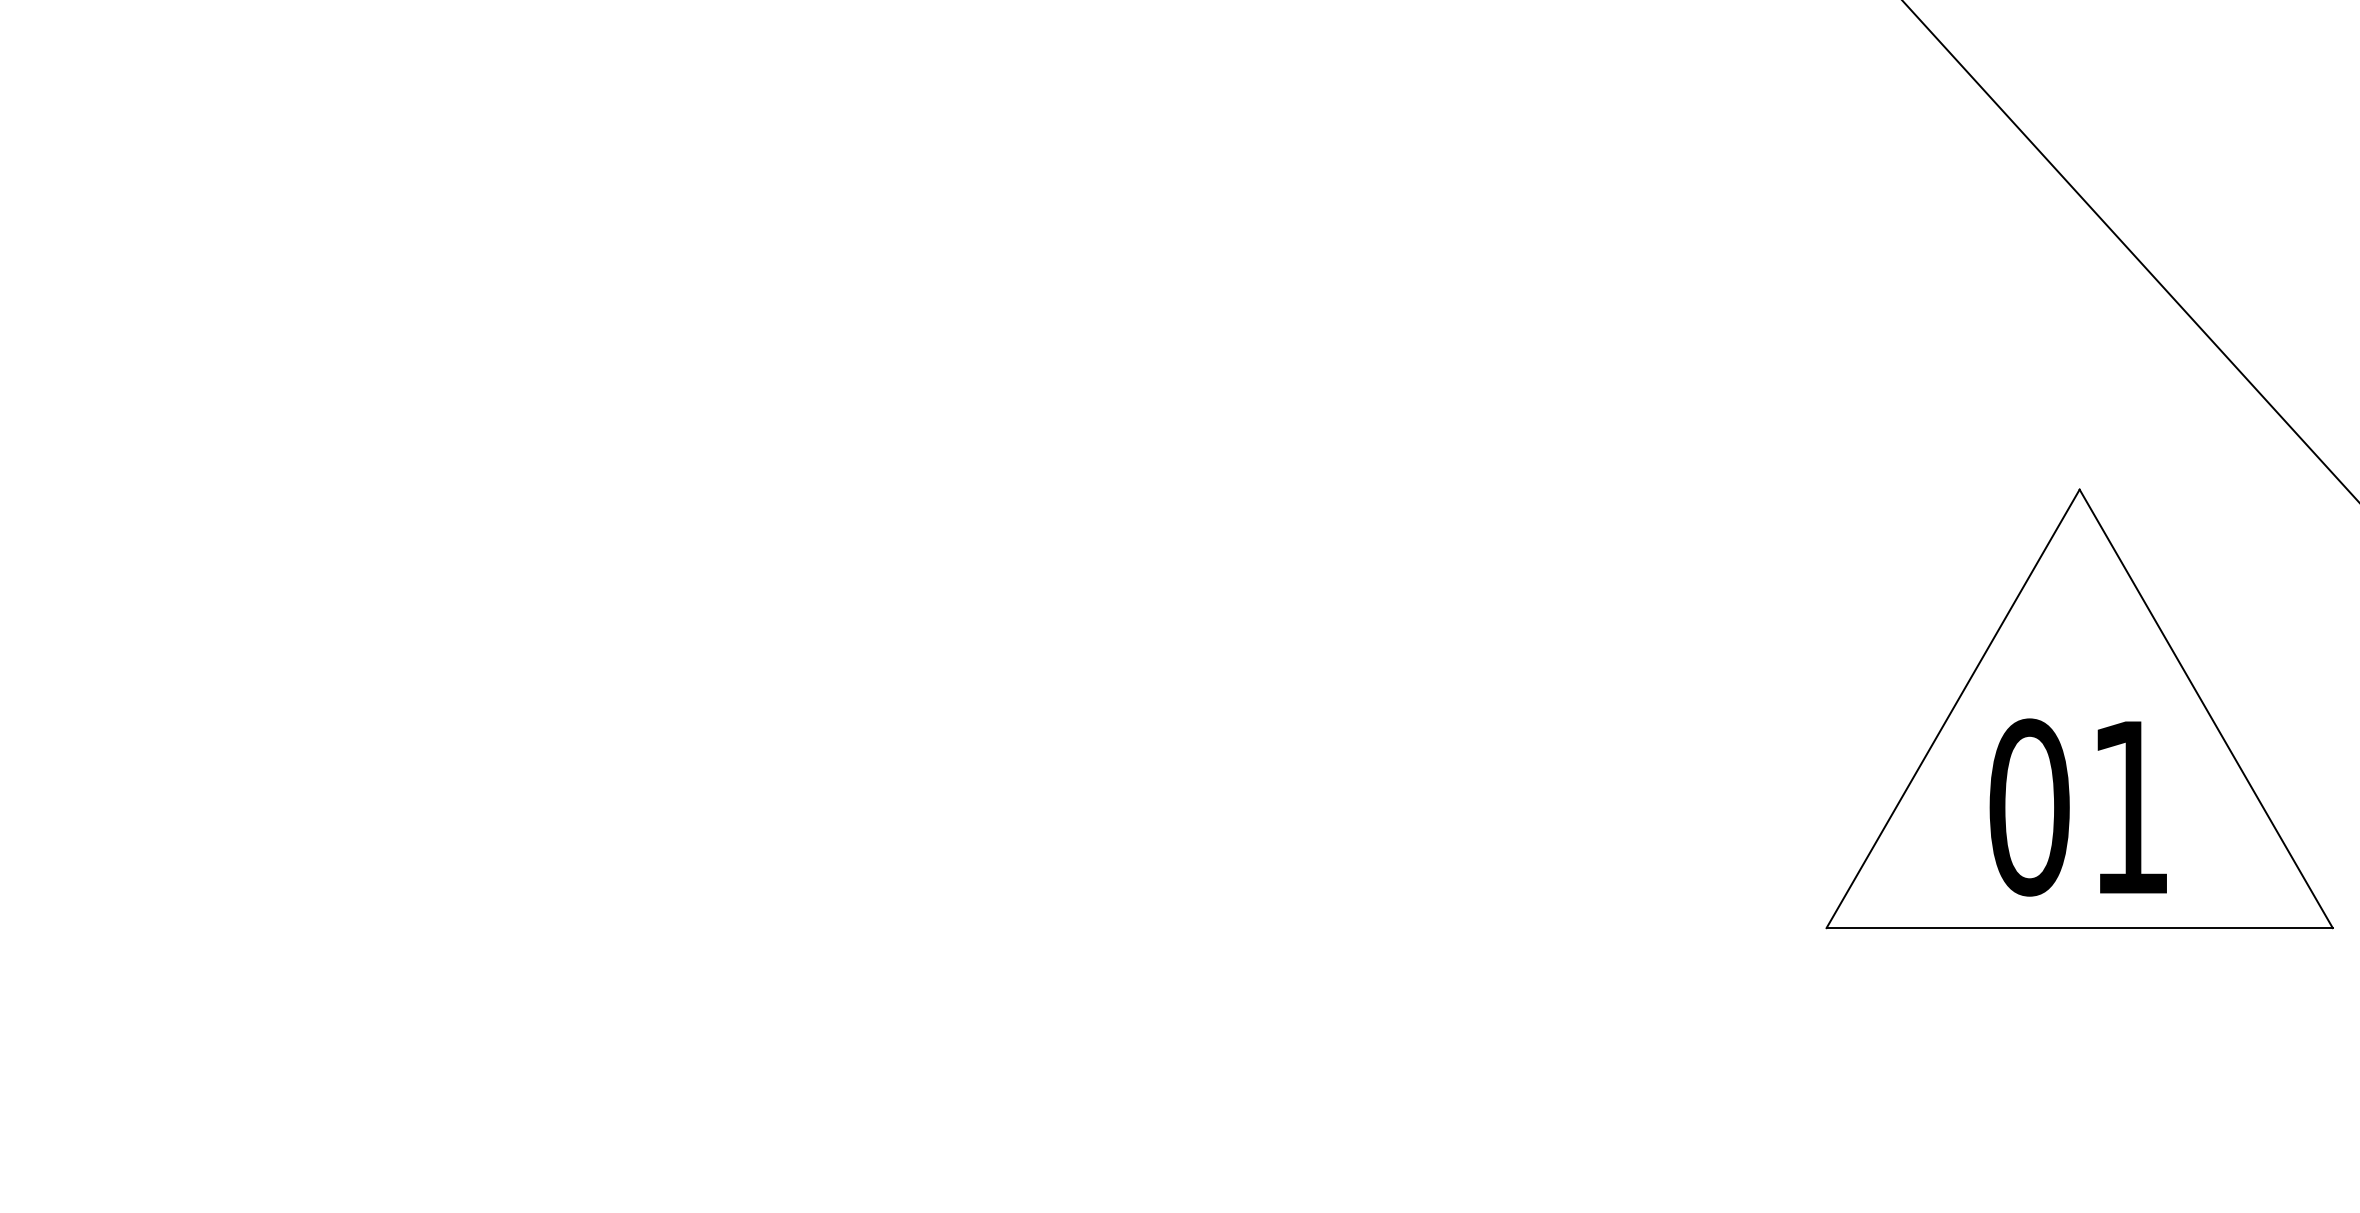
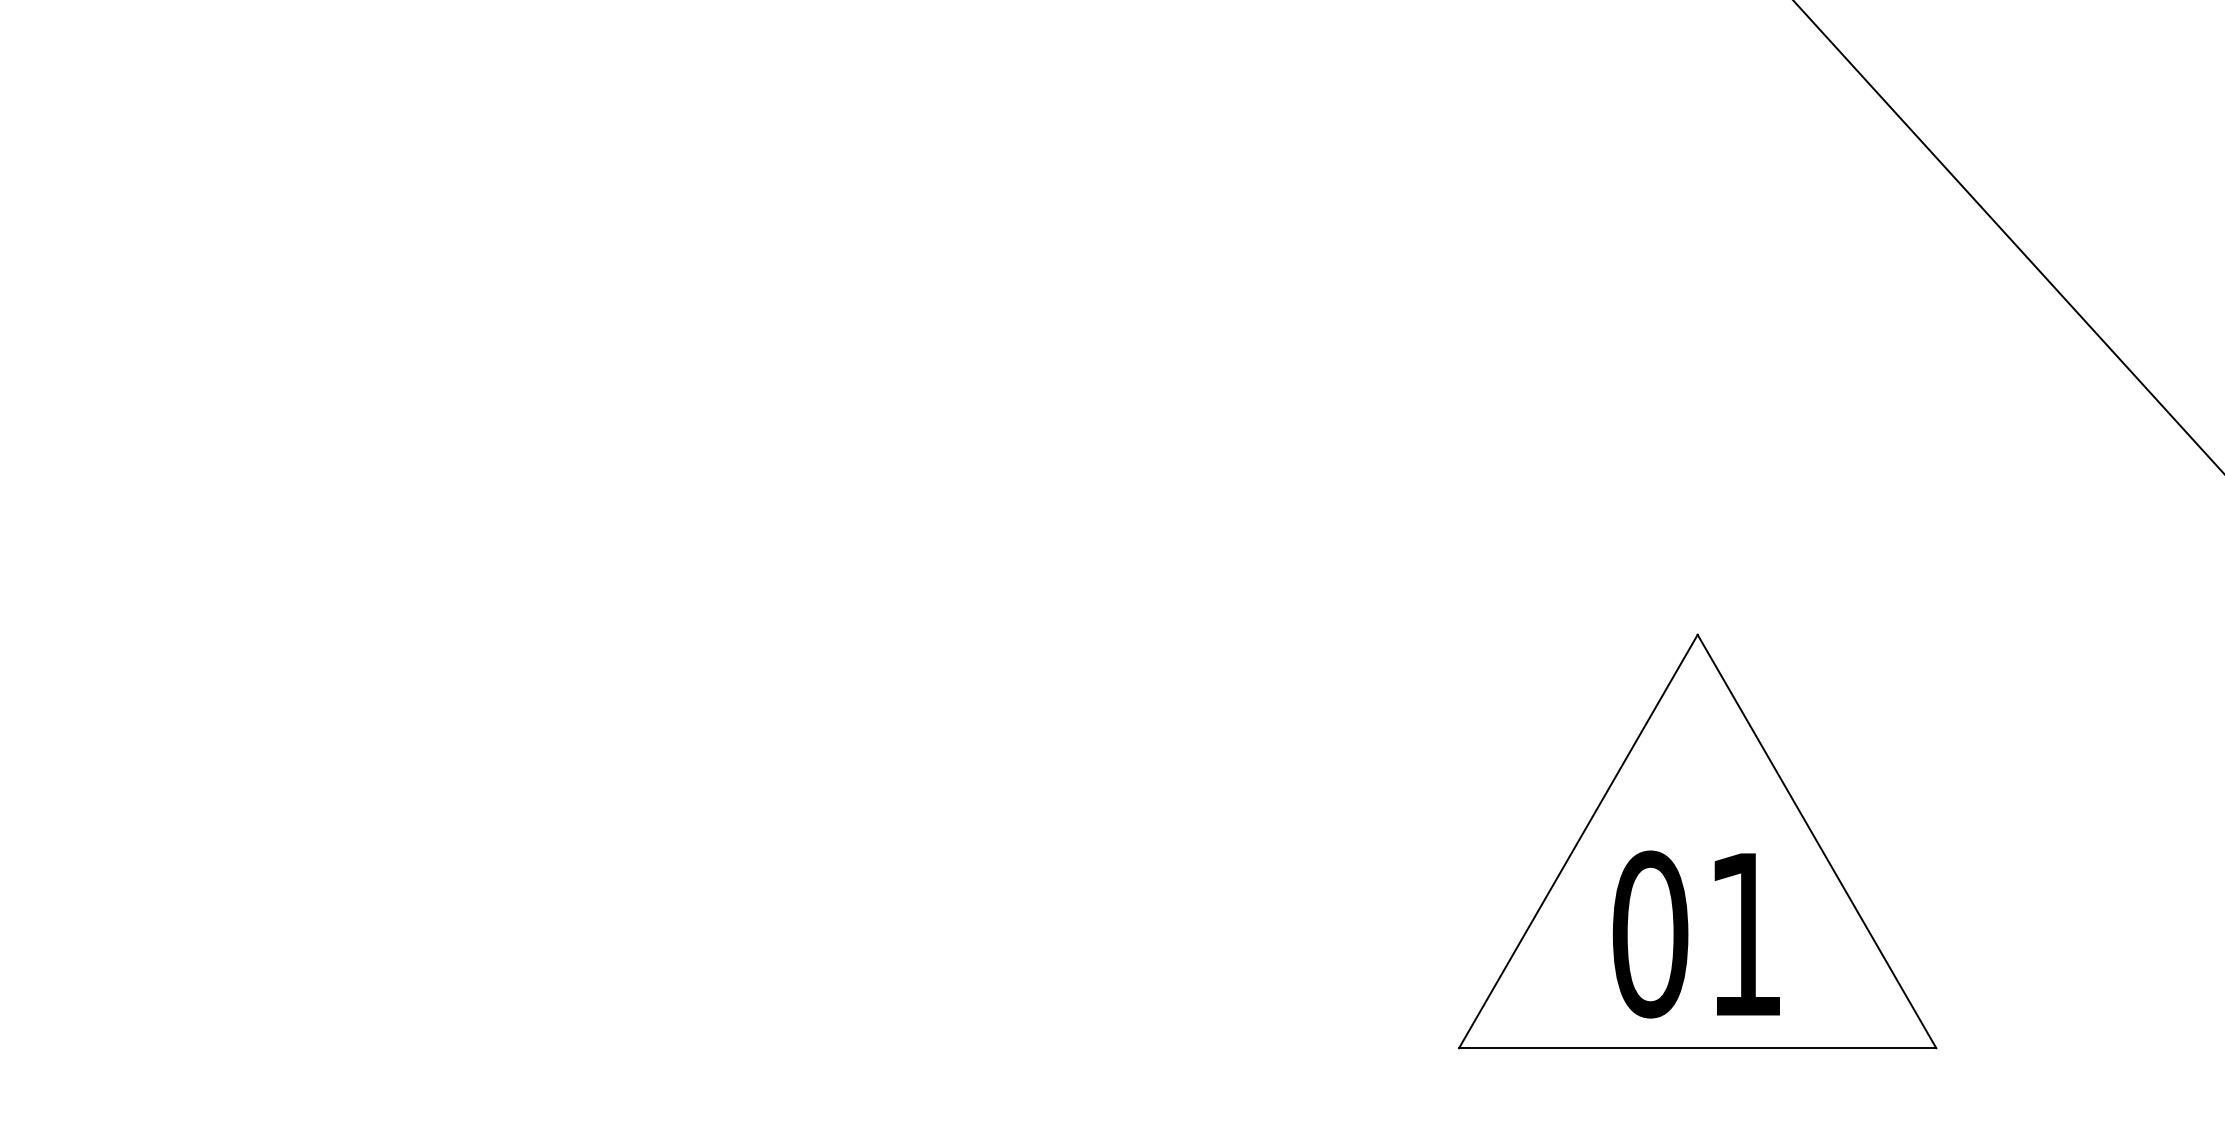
part: (2079, 708) -> (1697, 841), moved

